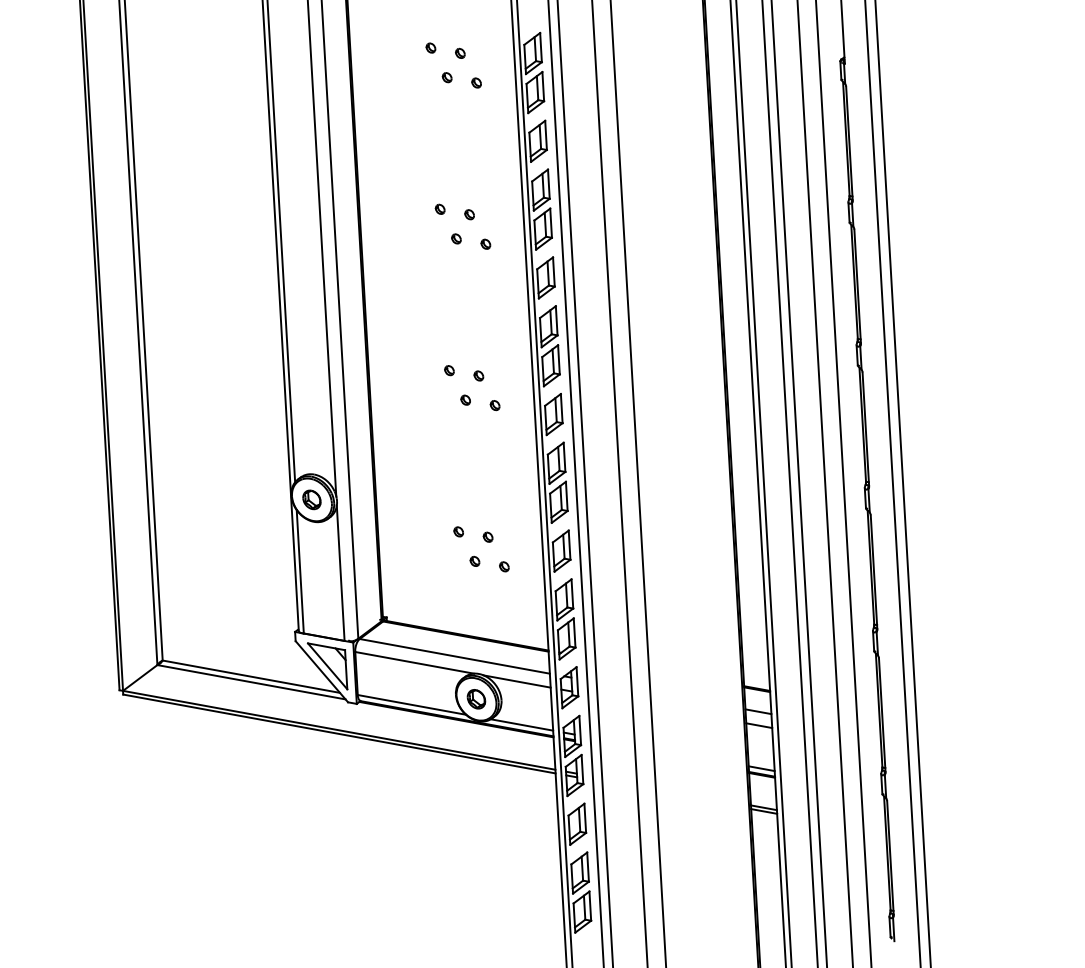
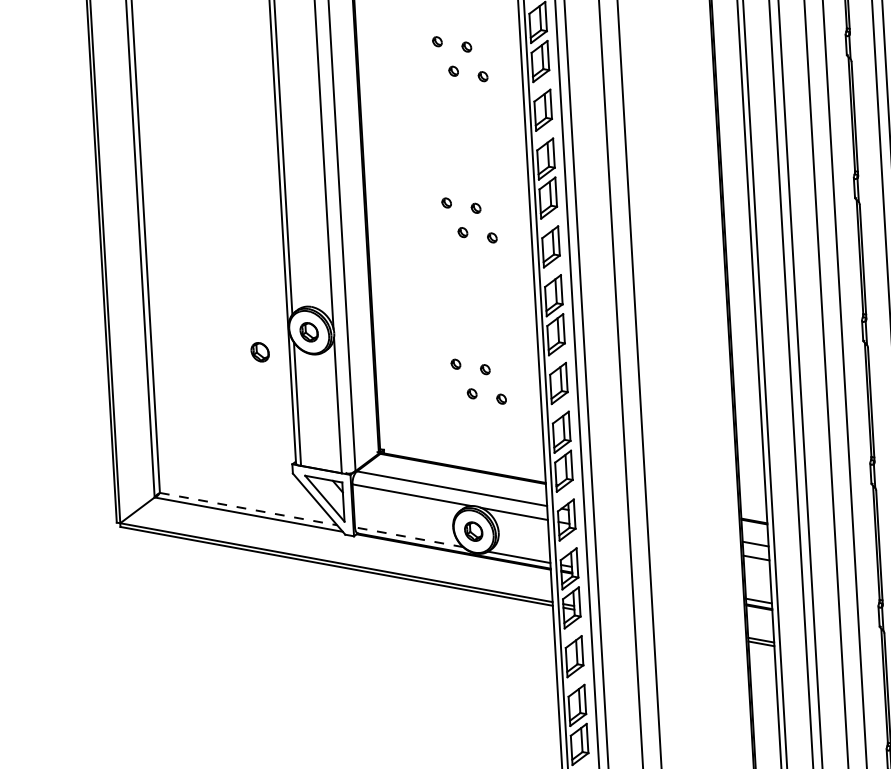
part: (262, 519) -> (259, 351), added
line: (251, 676) -> (248, 508), solid -> dashed
line: (411, 704) -> (408, 536), solid -> dashed

